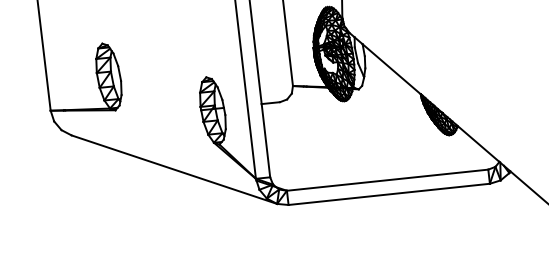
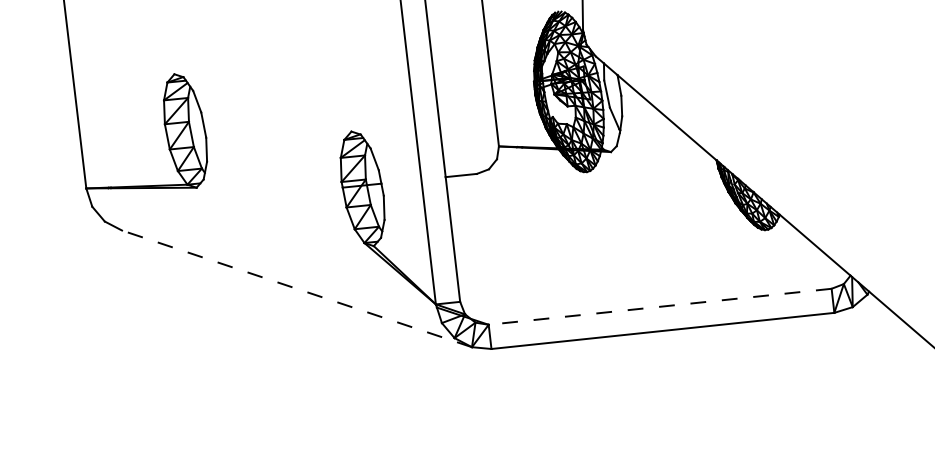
line: (173, 169) -> (295, 288), solid -> dashed
line: (387, 180) -> (659, 307), solid -> dashed

